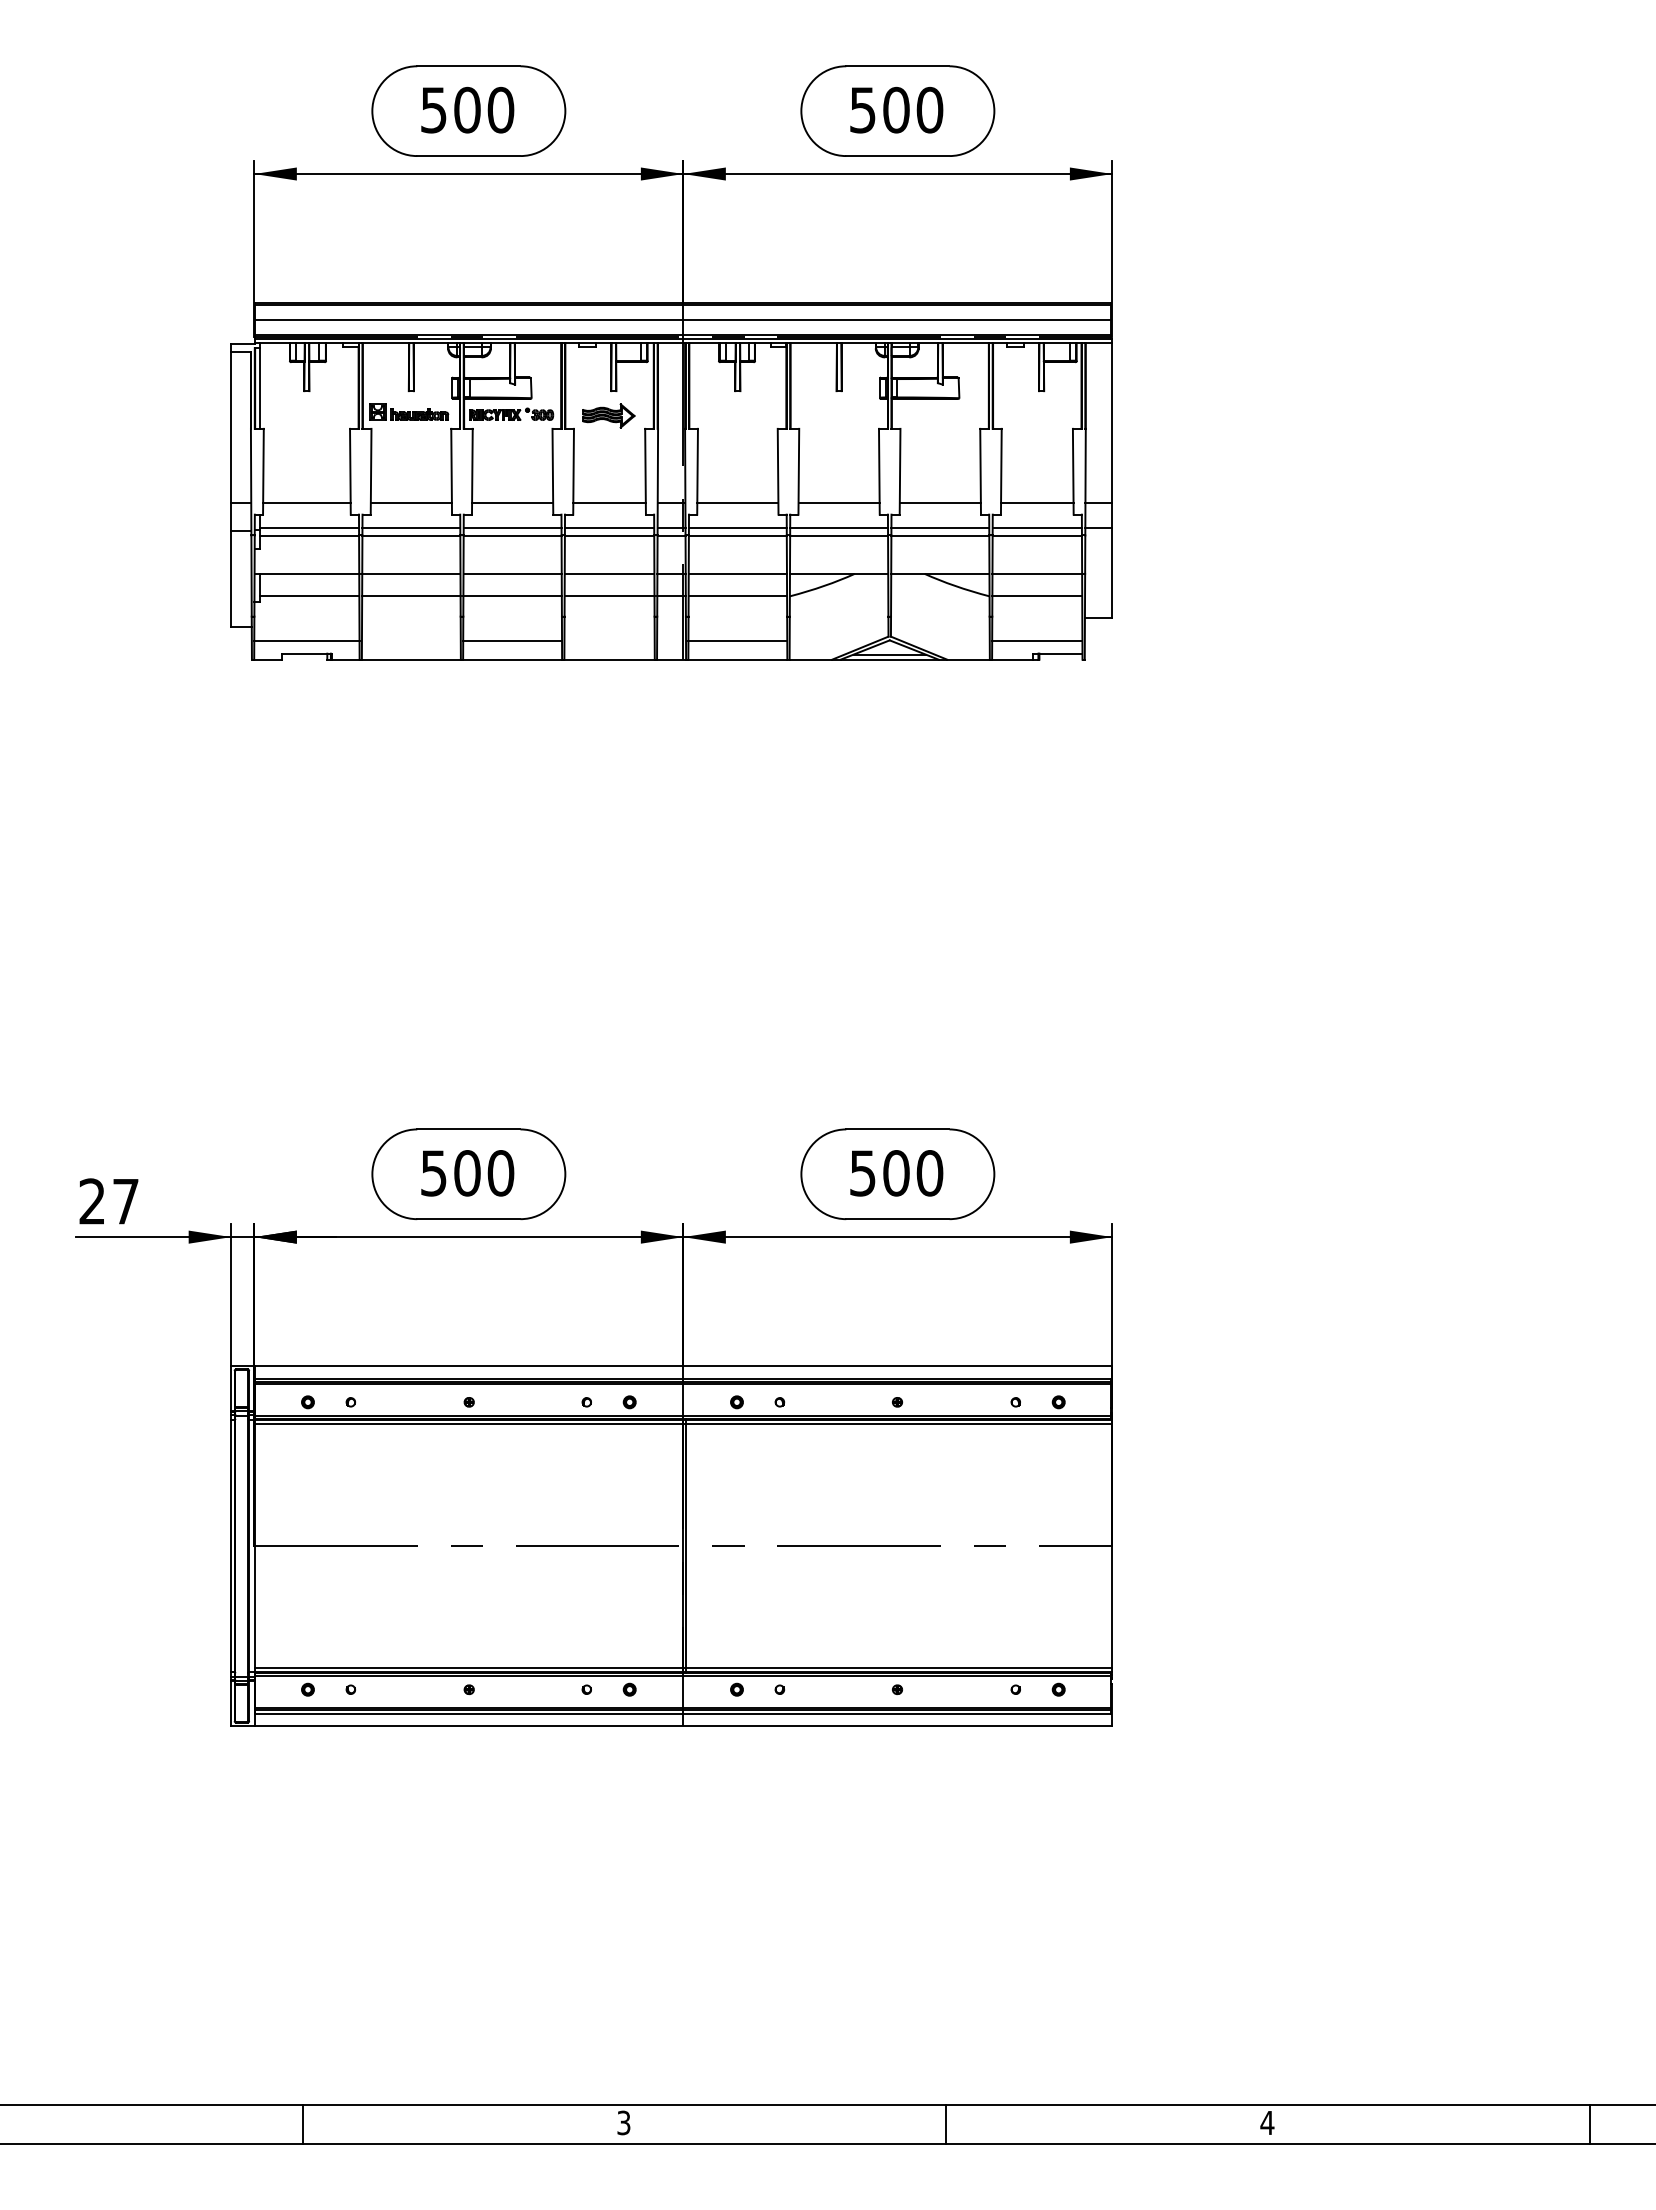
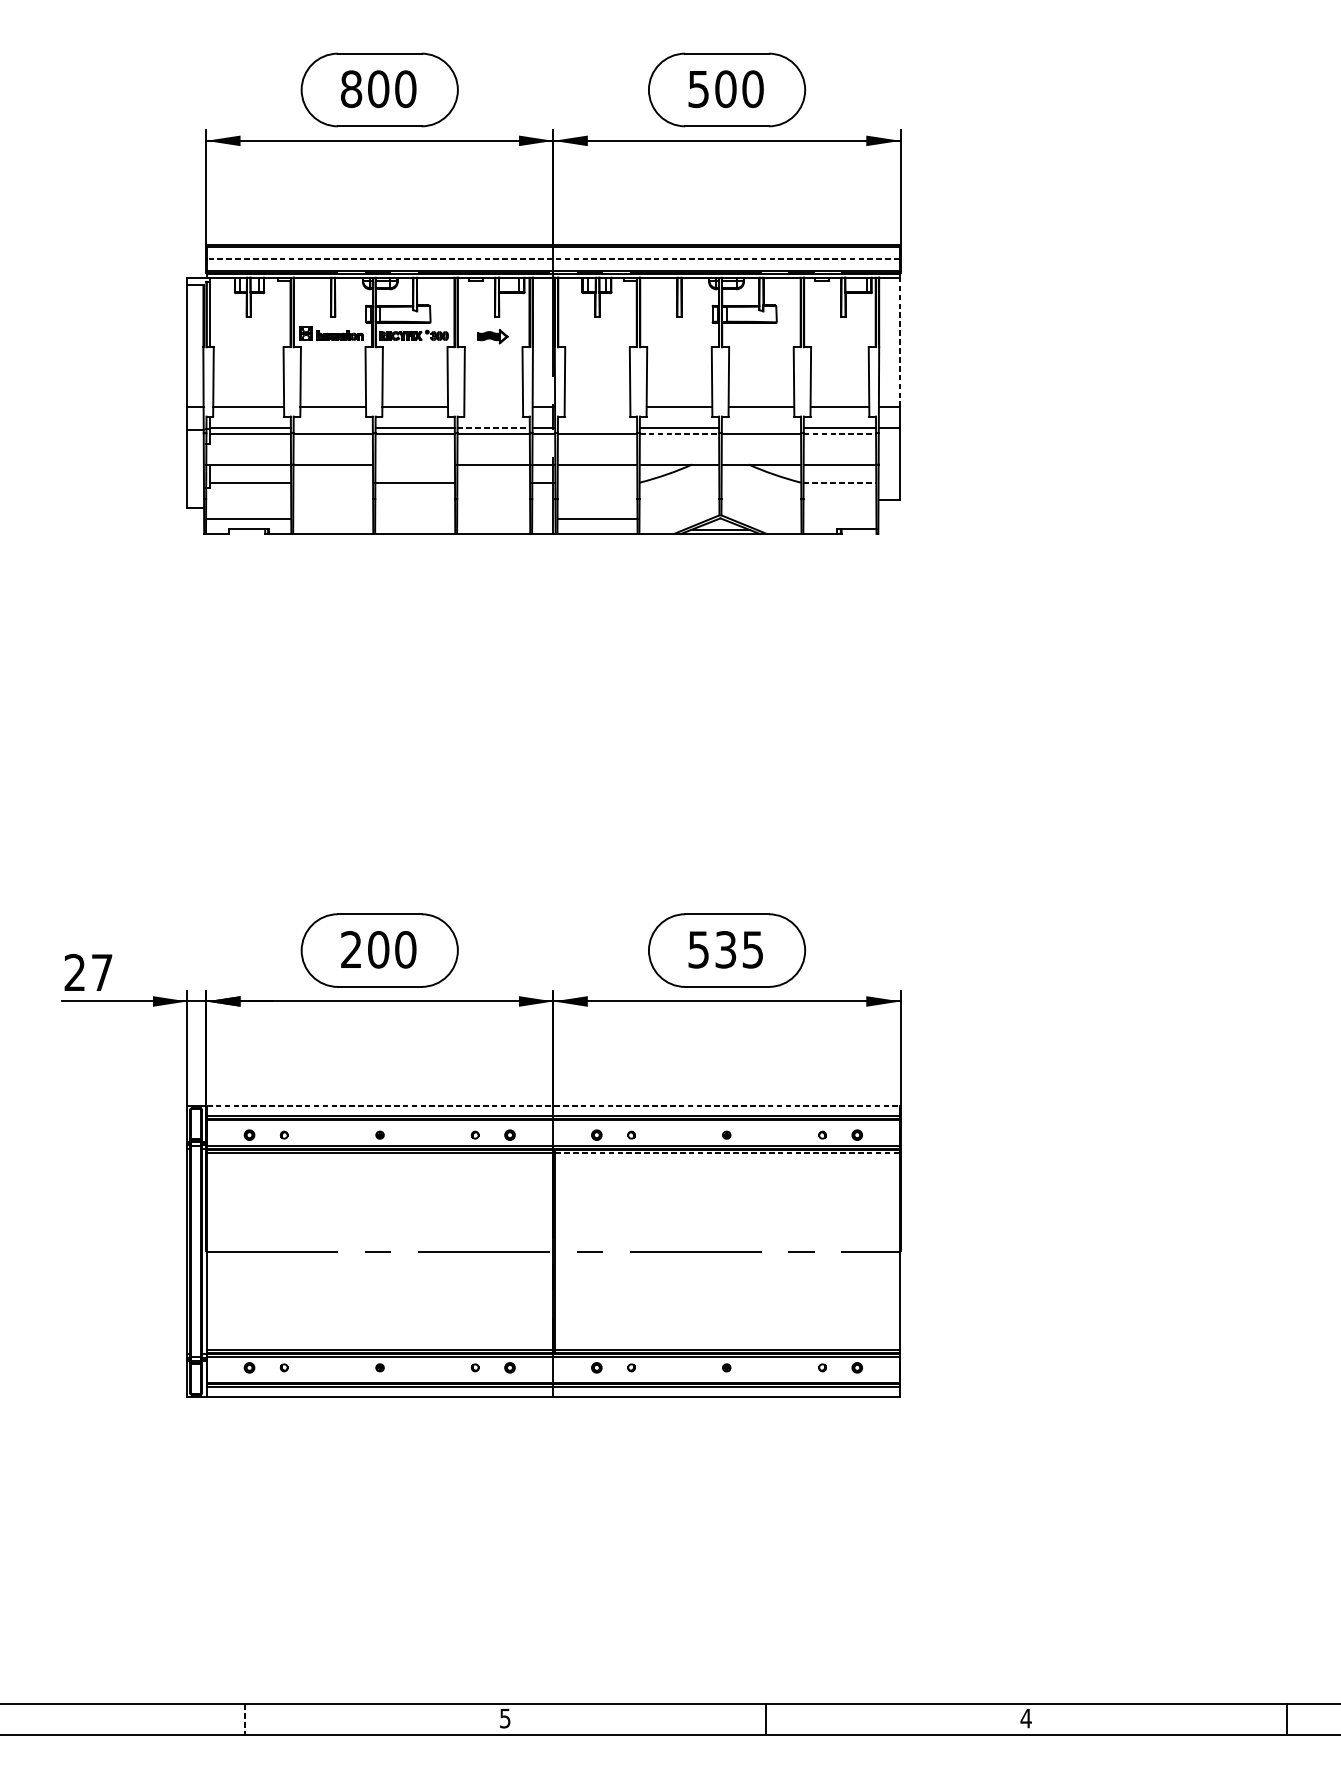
text: (433, 109) -> (351, 88), 500 -> 800
line: (683, 319) -> (553, 258), solid -> dashed
part: (608, 415) -> (492, 336), size x0.7
line: (1111, 423) -> (899, 342), solid -> dashed
line: (609, 502) -> (493, 406), removed
line: (737, 502) -> (597, 406), removed
line: (411, 528) -> (333, 427), removed
line: (609, 528) -> (493, 427), solid -> dashed
line: (737, 528) -> (597, 427), removed
line: (940, 528) -> (761, 427), removed
line: (839, 536) -> (679, 434), solid -> dashed
line: (1037, 536) -> (840, 434), solid -> dashed
line: (512, 573) -> (415, 464), removed
line: (411, 596) -> (333, 482), removed
line: (609, 596) -> (493, 482), removed
line: (737, 596) -> (597, 482), removed
line: (1037, 596) -> (840, 482), solid -> dashed
line: (512, 640) -> (415, 518), removed
line: (1037, 640) -> (840, 518), removed
text: (433, 1173) -> (351, 949), 500 -> 200
text: (913, 1173) -> (739, 949), 500 -> 535
line: (683, 1365) -> (553, 1105), solid -> dashed
line: (899, 1424) -> (728, 1153), solid -> dashed
text: (624, 2122) -> (505, 1718), 3 -> 5
line: (302, 2124) -> (245, 1719), solid -> dashed

